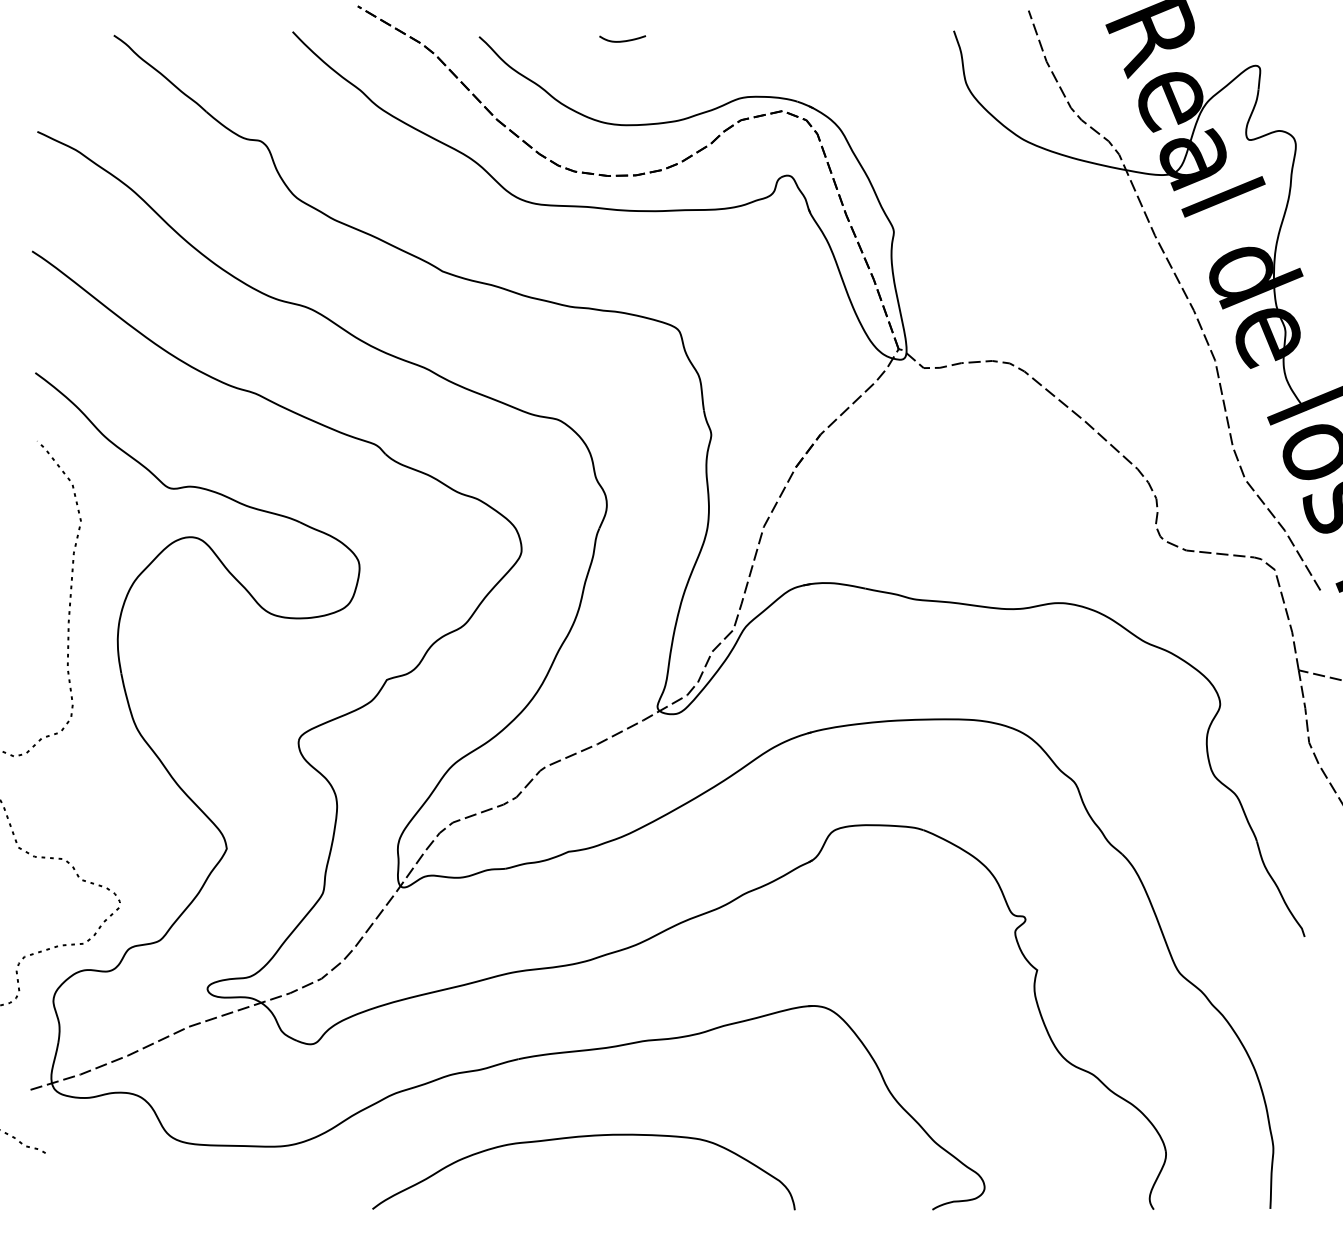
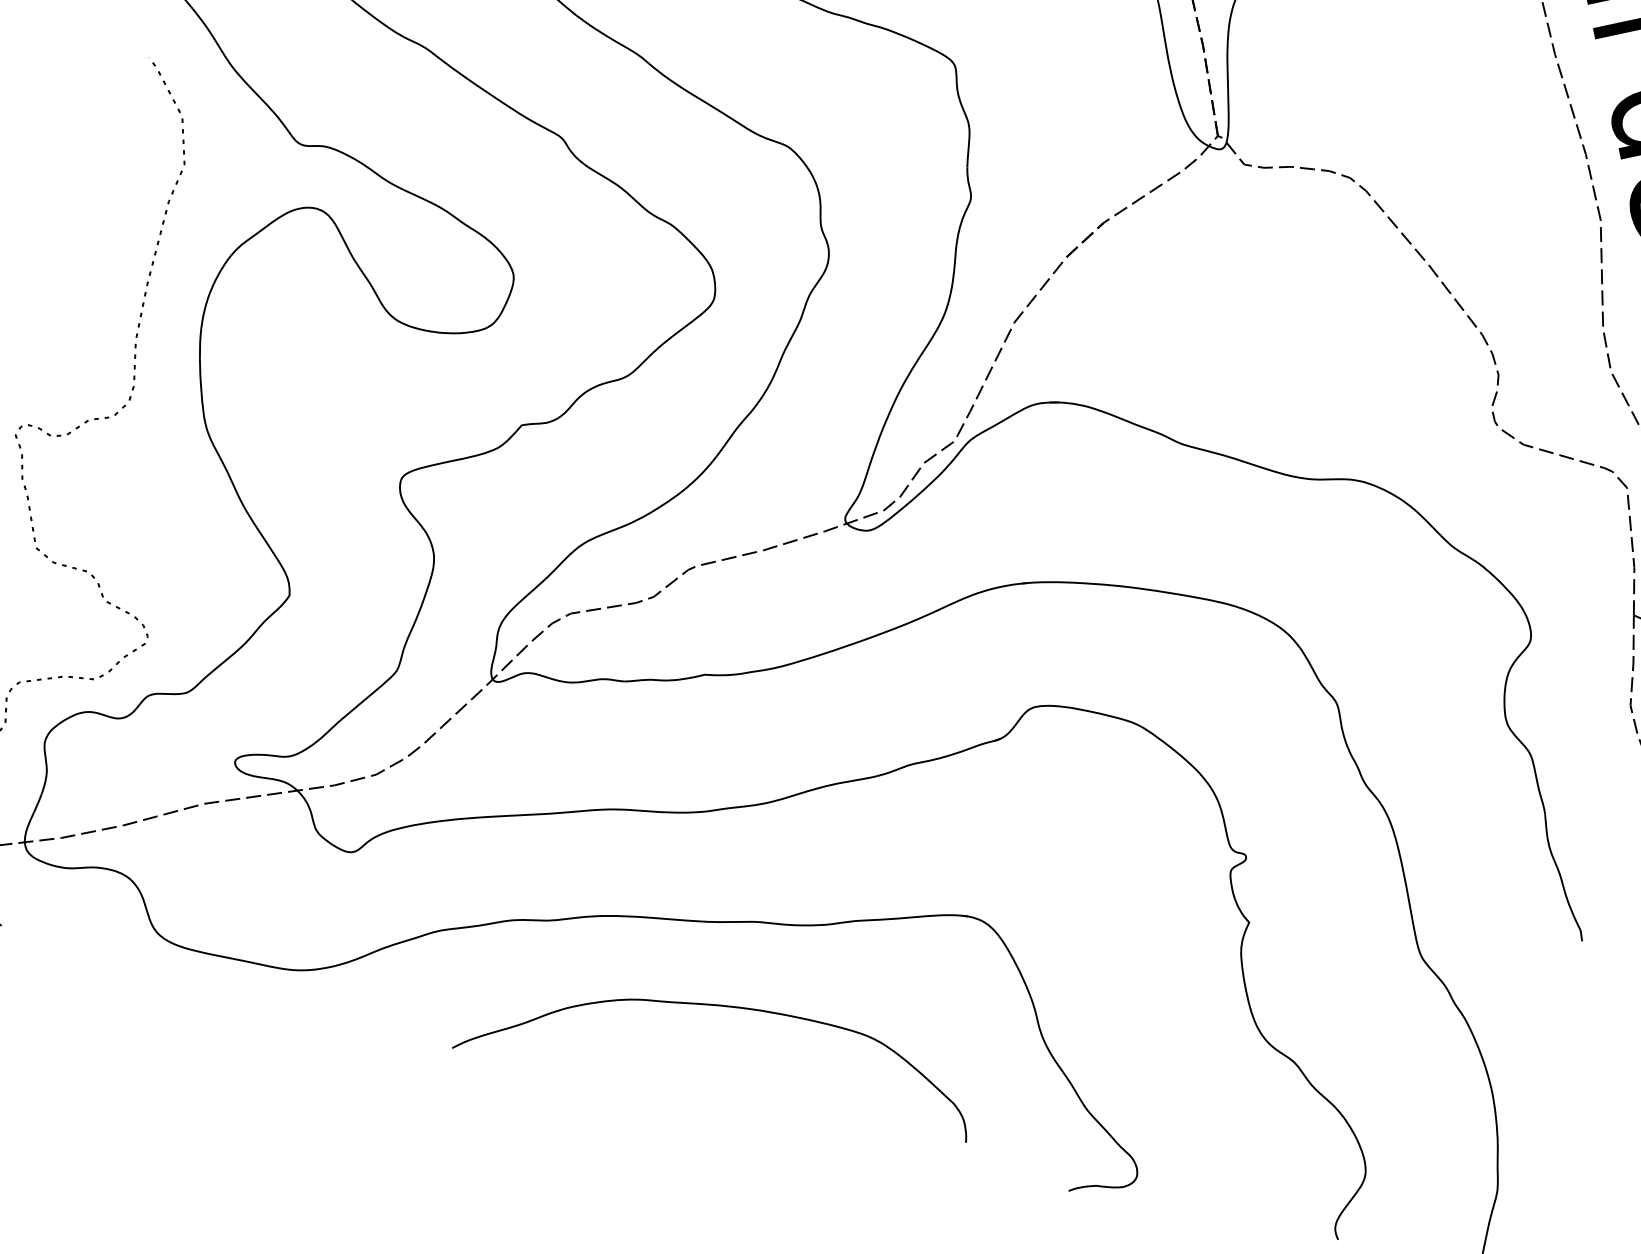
curve: (583, 1137) -> (724, 1007), moved

